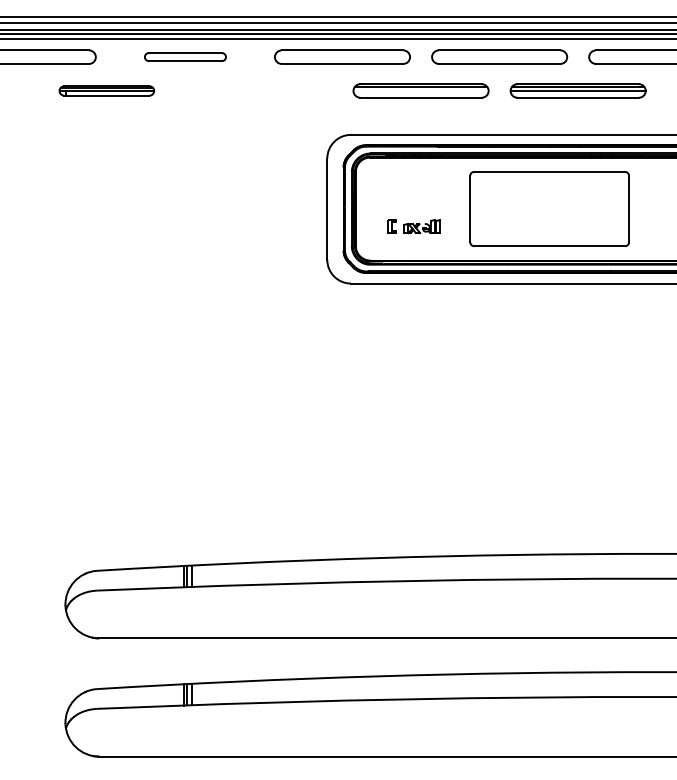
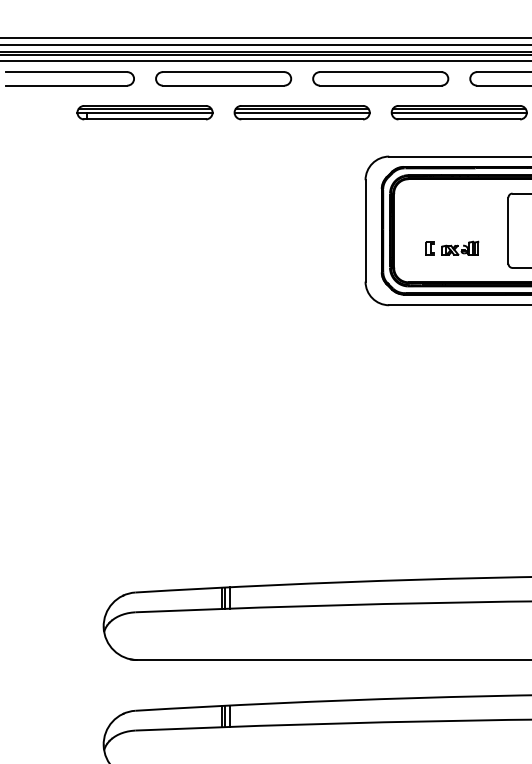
part: (185, 56) -> (223, 78), size x1.67
part: (106, 90) -> (144, 112), size x1.43
part: (263, 90) -> (301, 112), added
line: (420, 90) -> (458, 112), added

